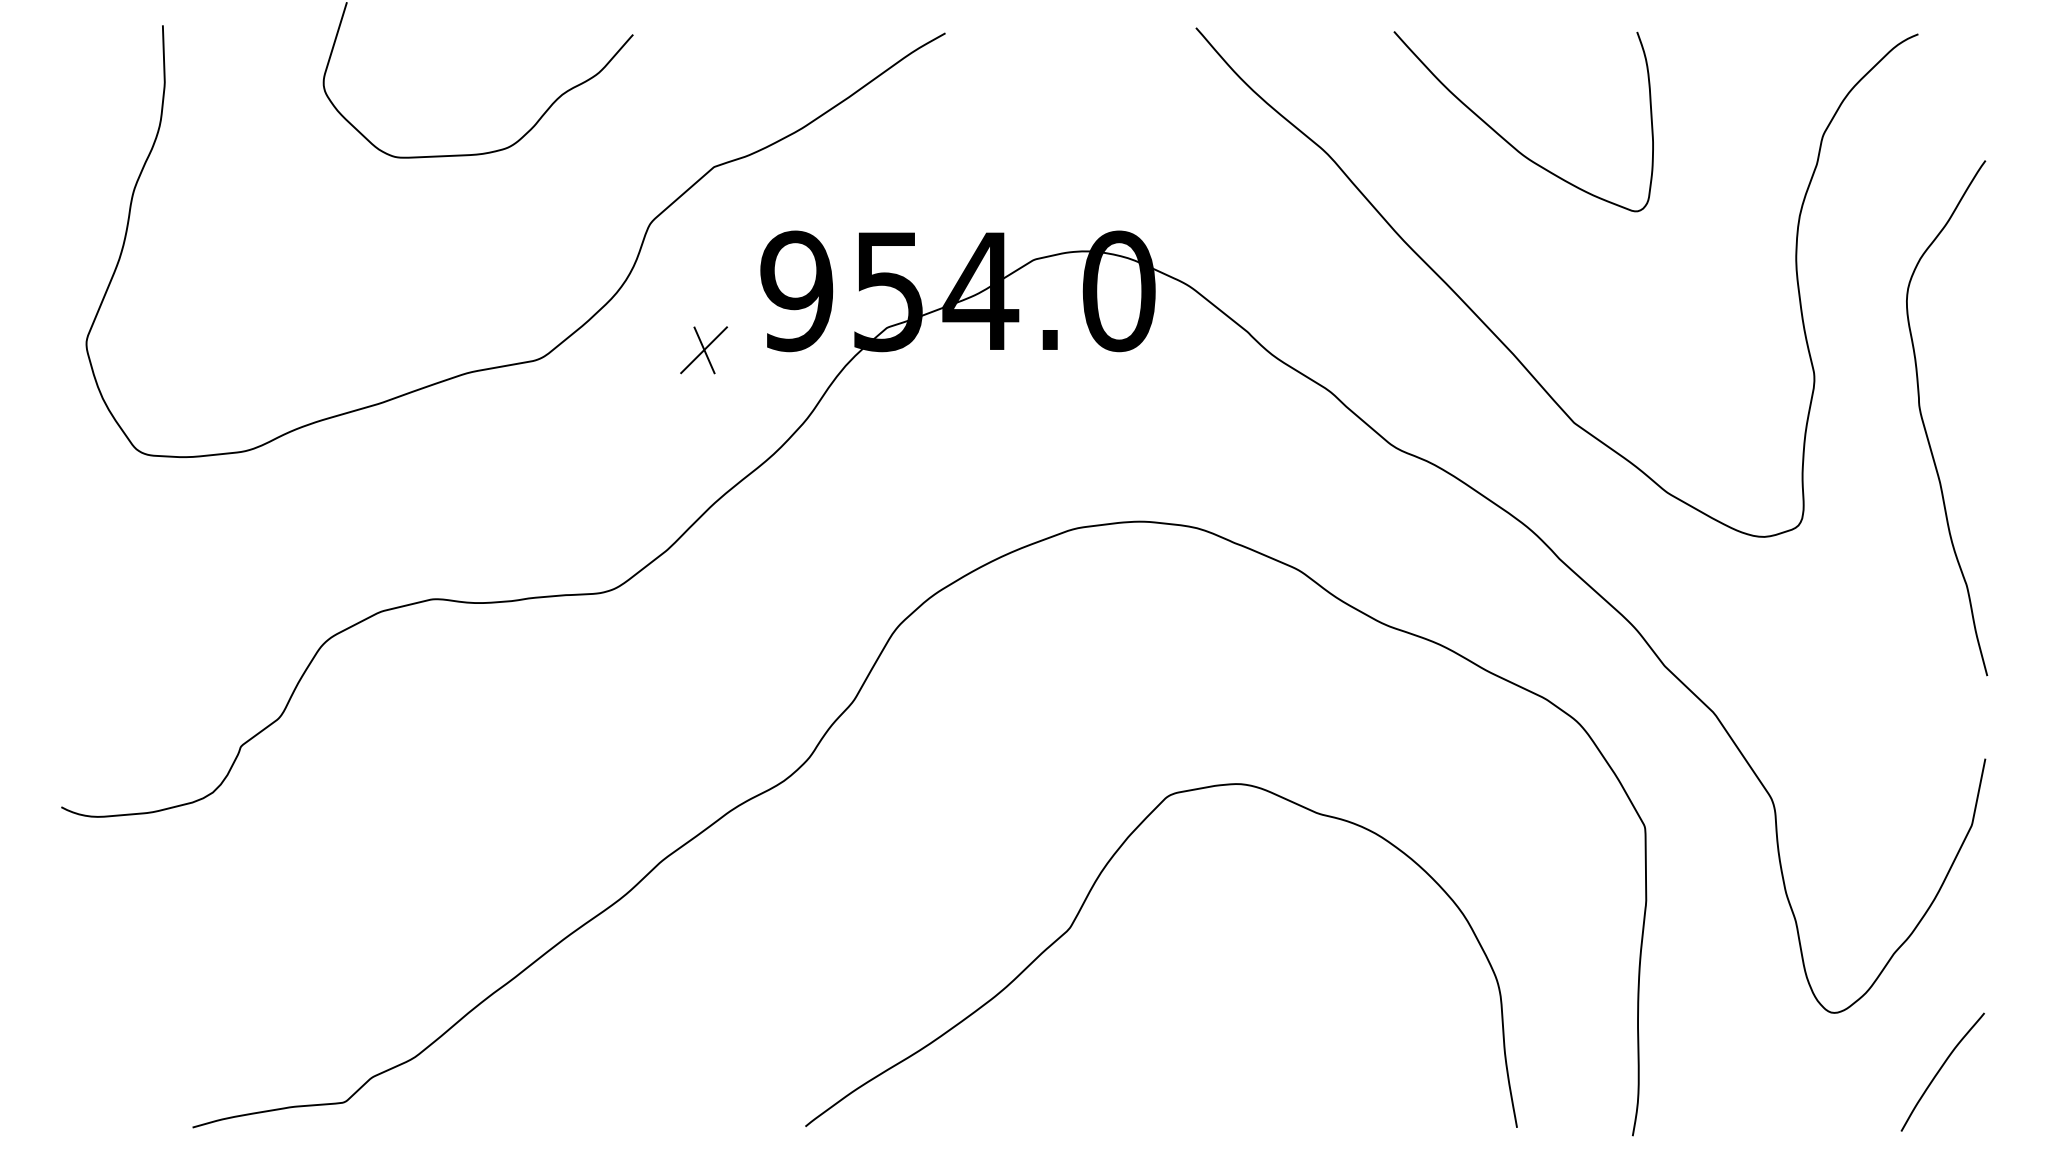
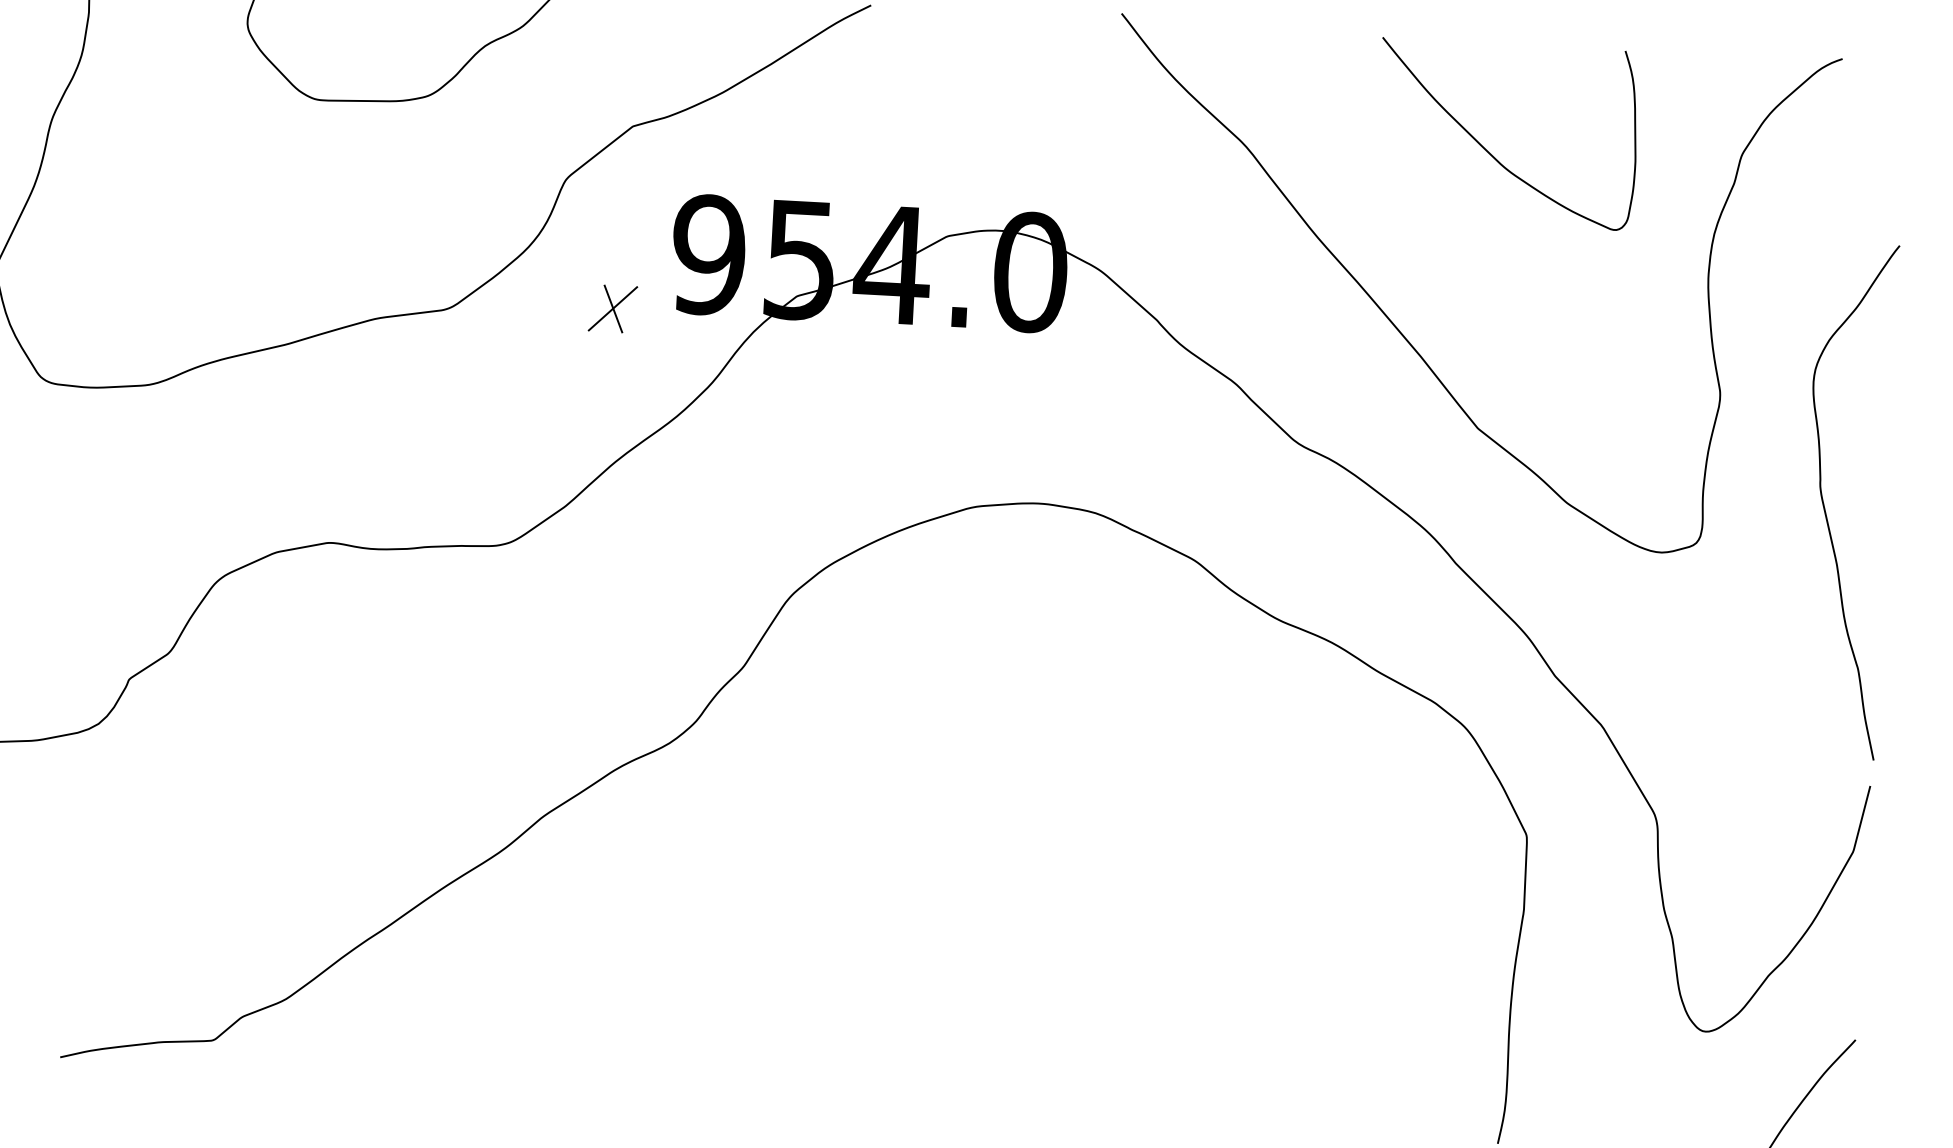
curve: (1507, 140) -> (1490, 152), moved
curve: (1924, 422) -> (1824, 503), moved
curve: (1079, 913) -> (957, 891), removed

